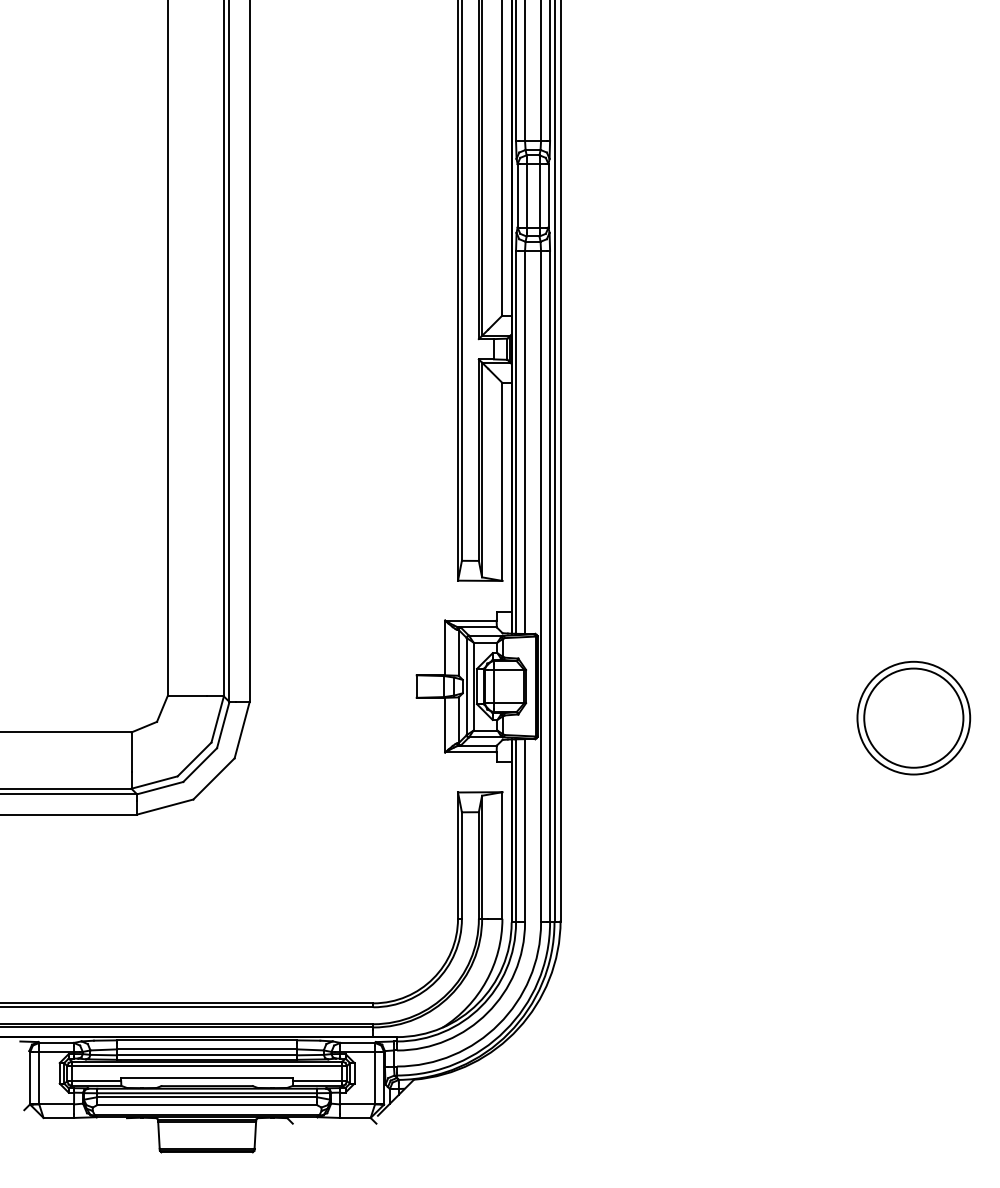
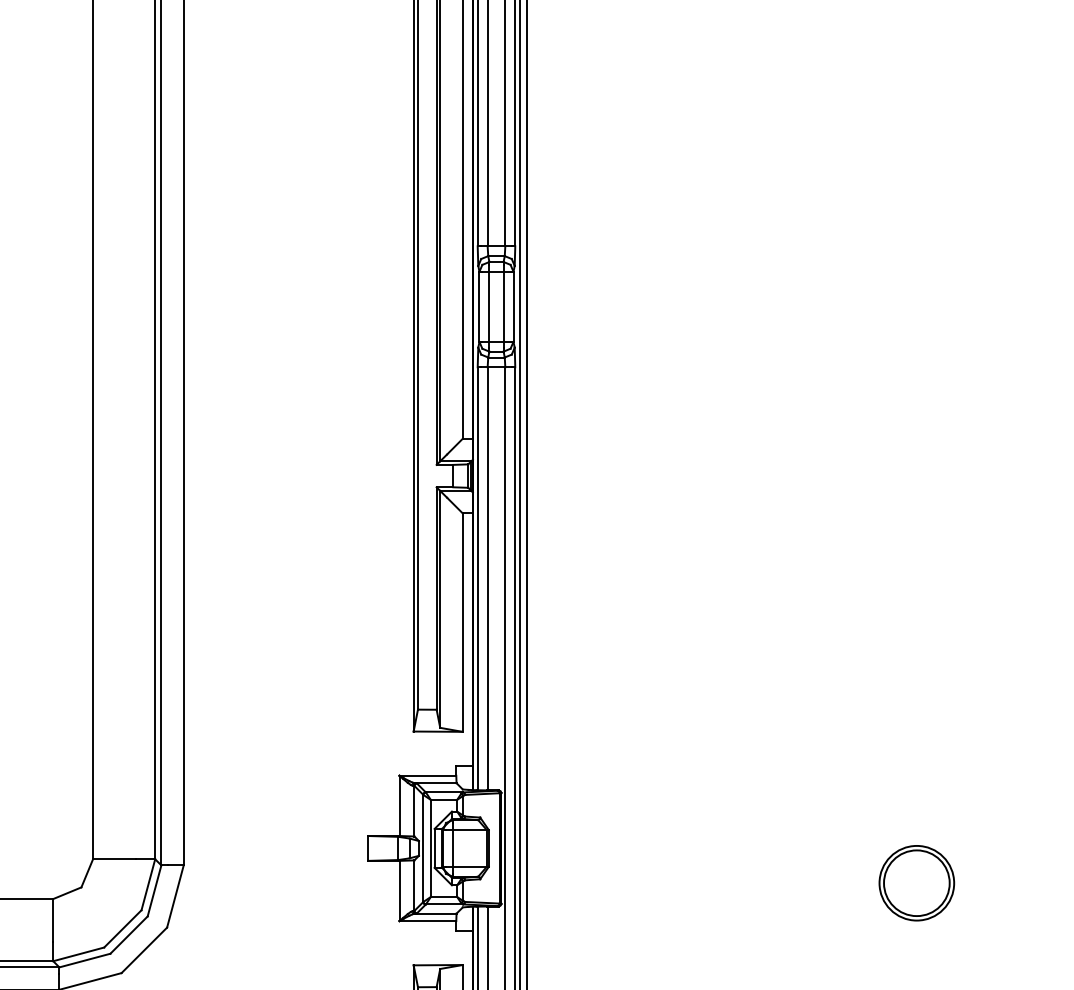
part: (913, 717) -> (916, 882), size x0.6

